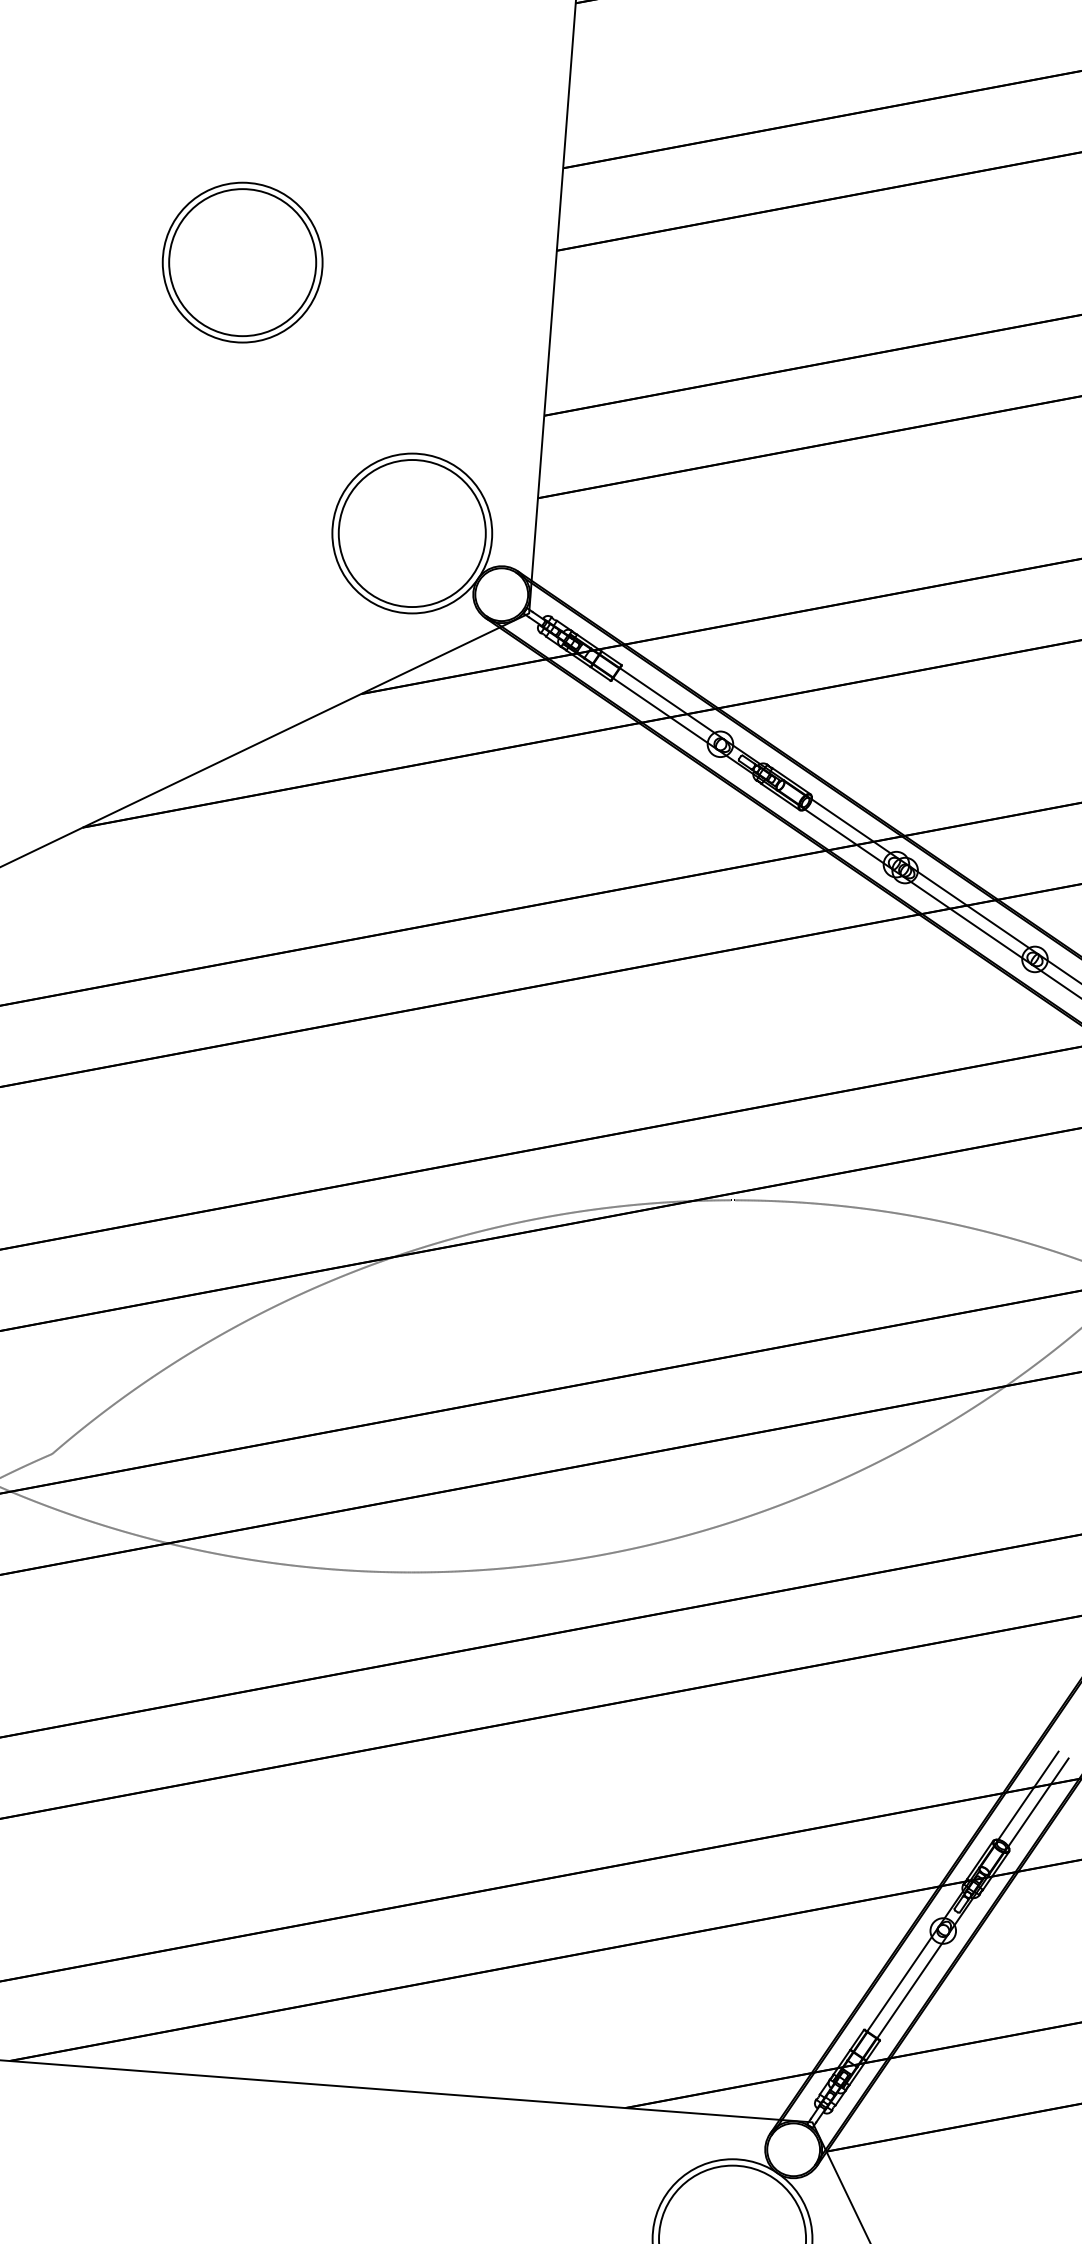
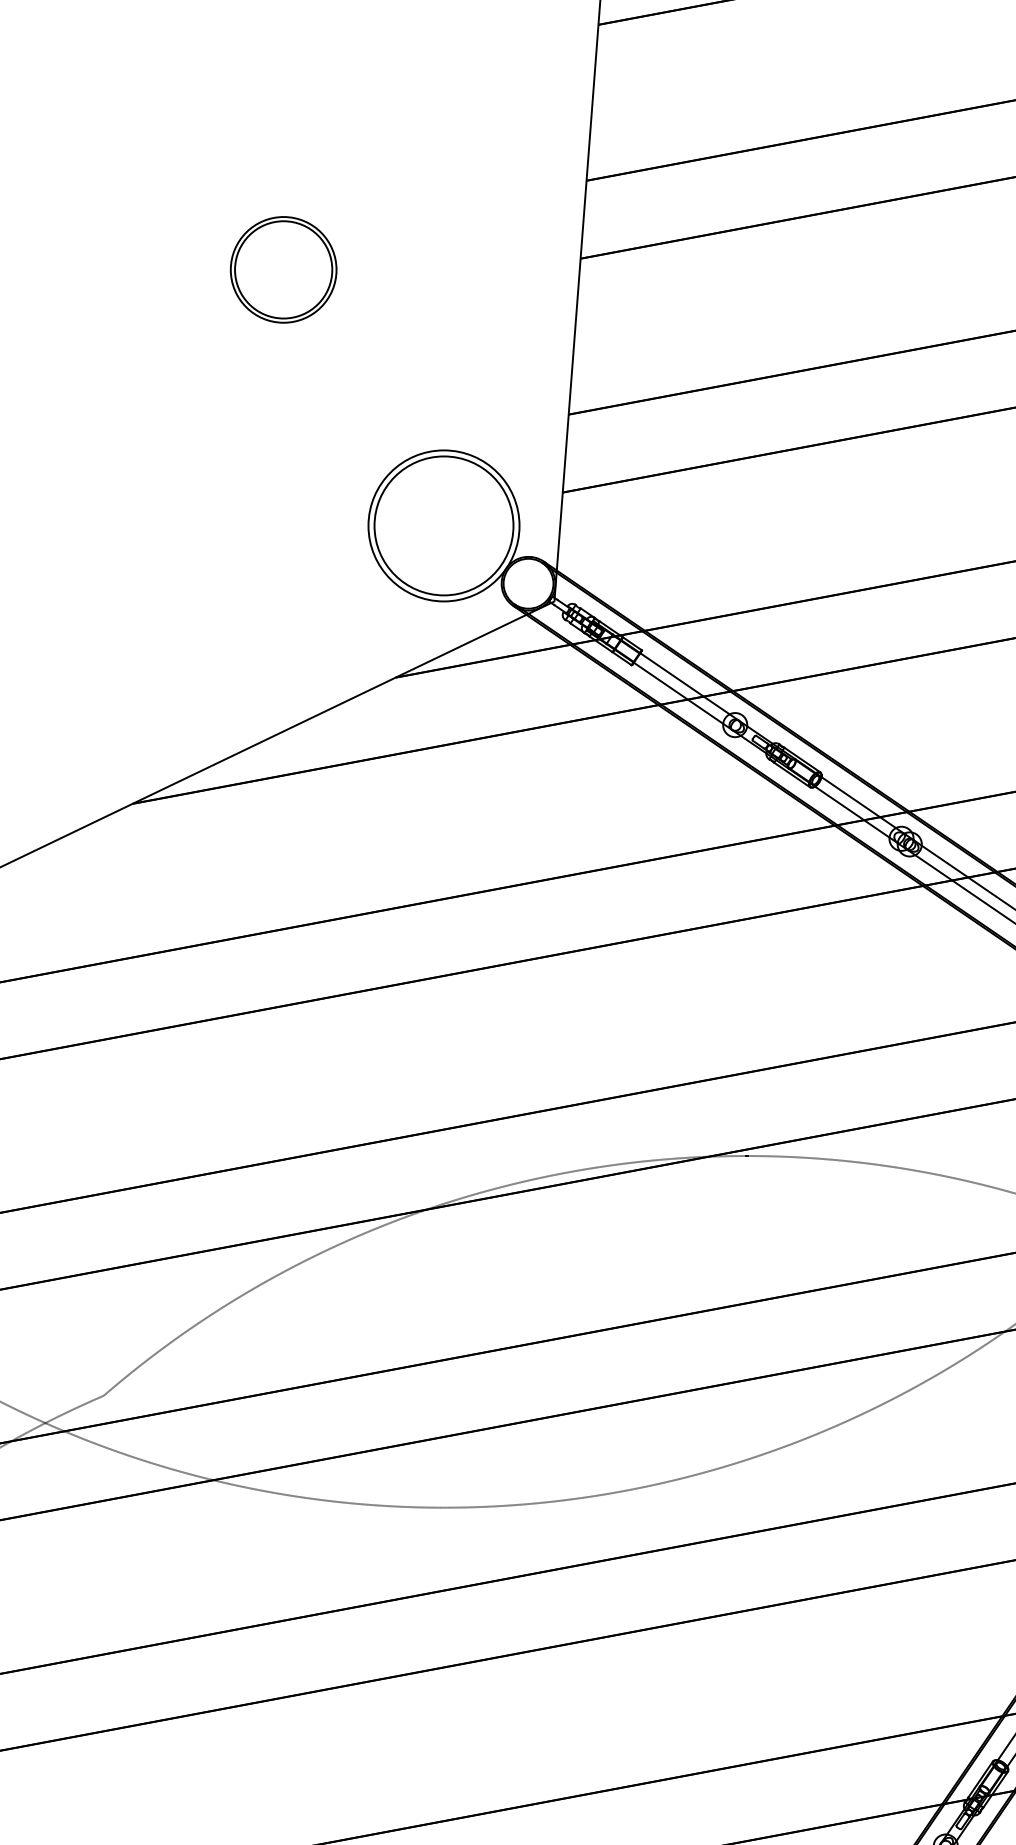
part: (242, 262) -> (283, 269), size x0.7

